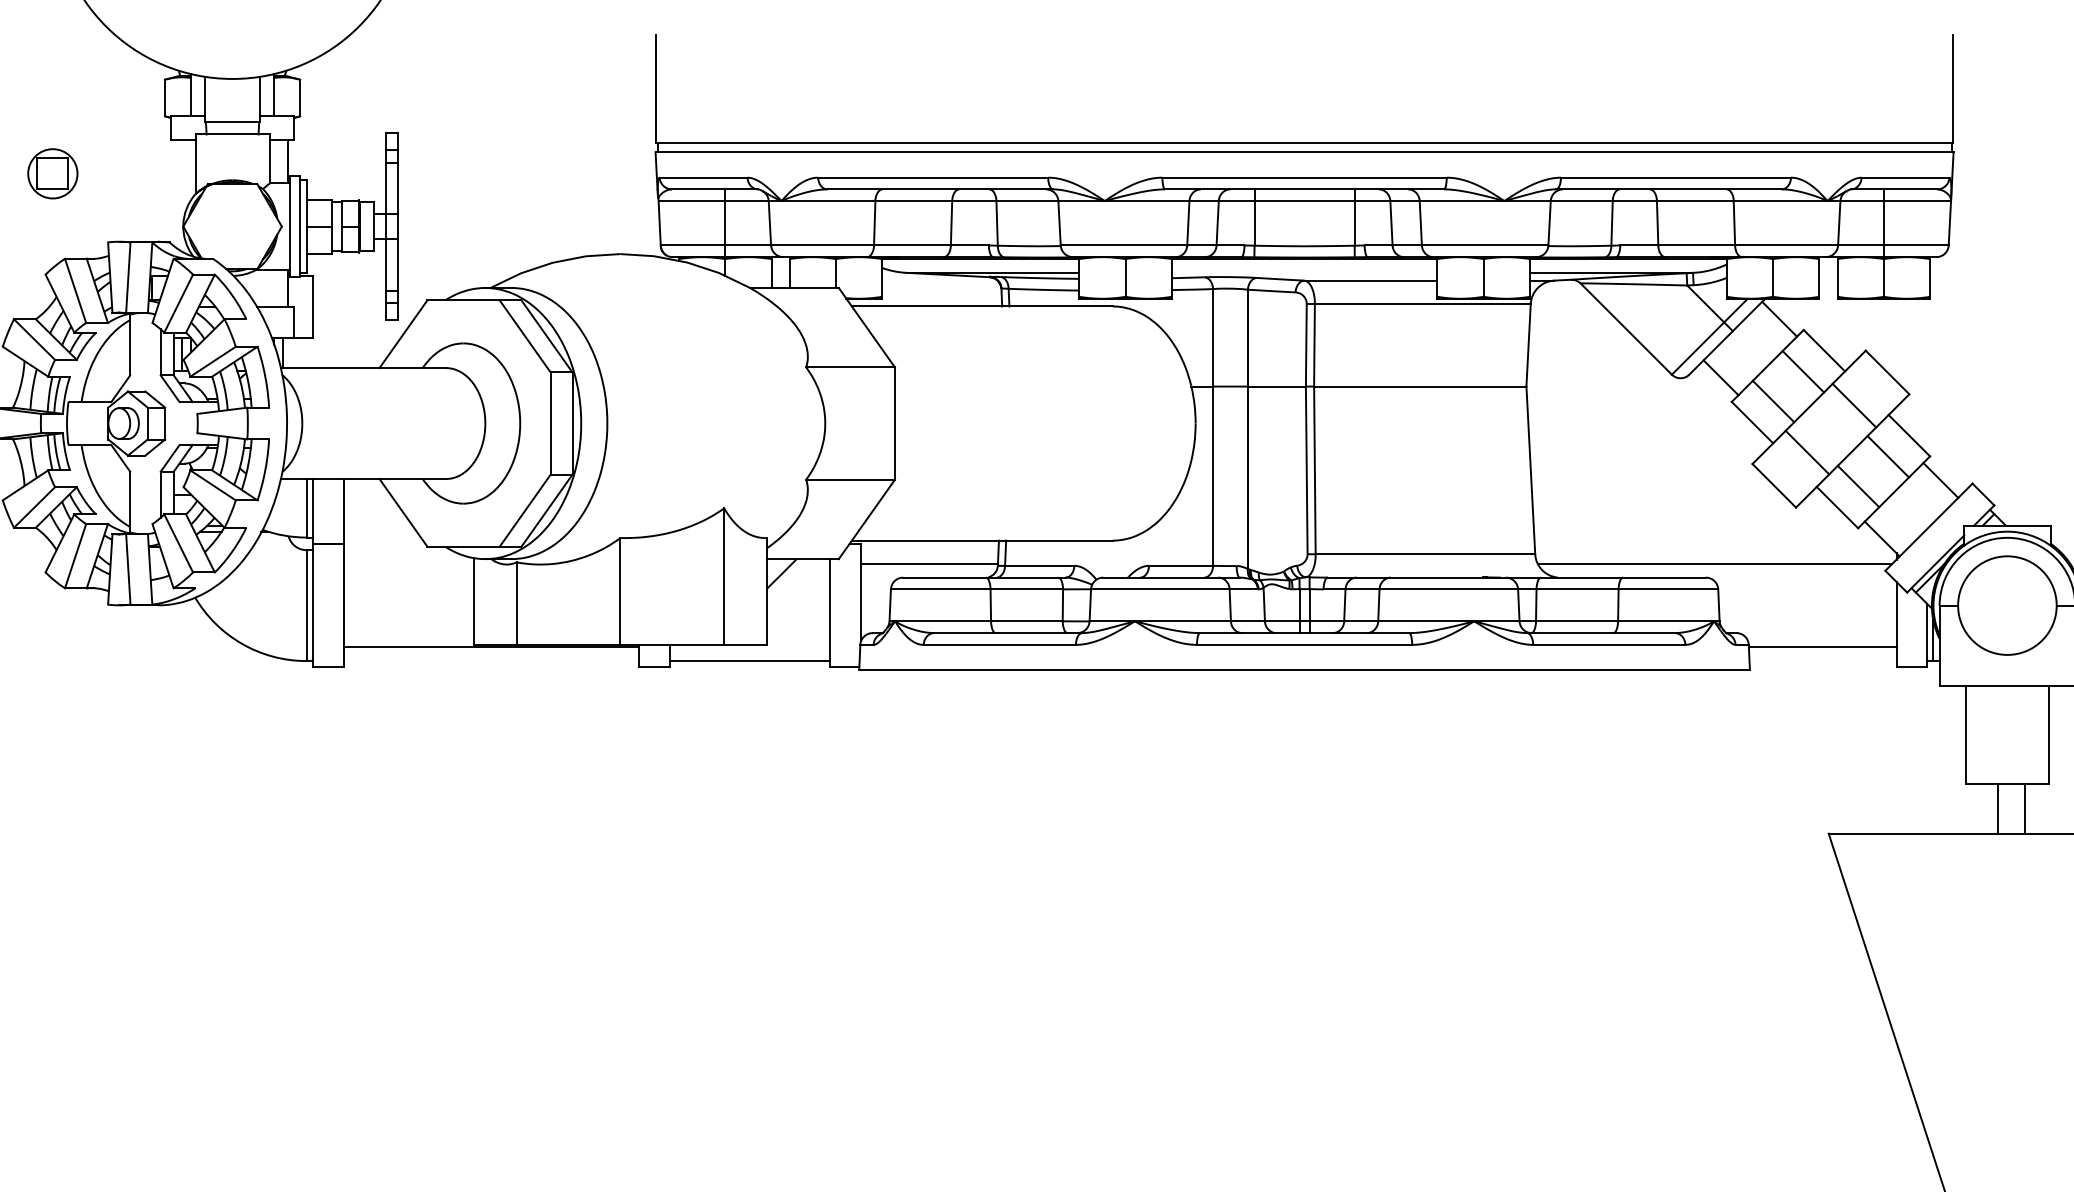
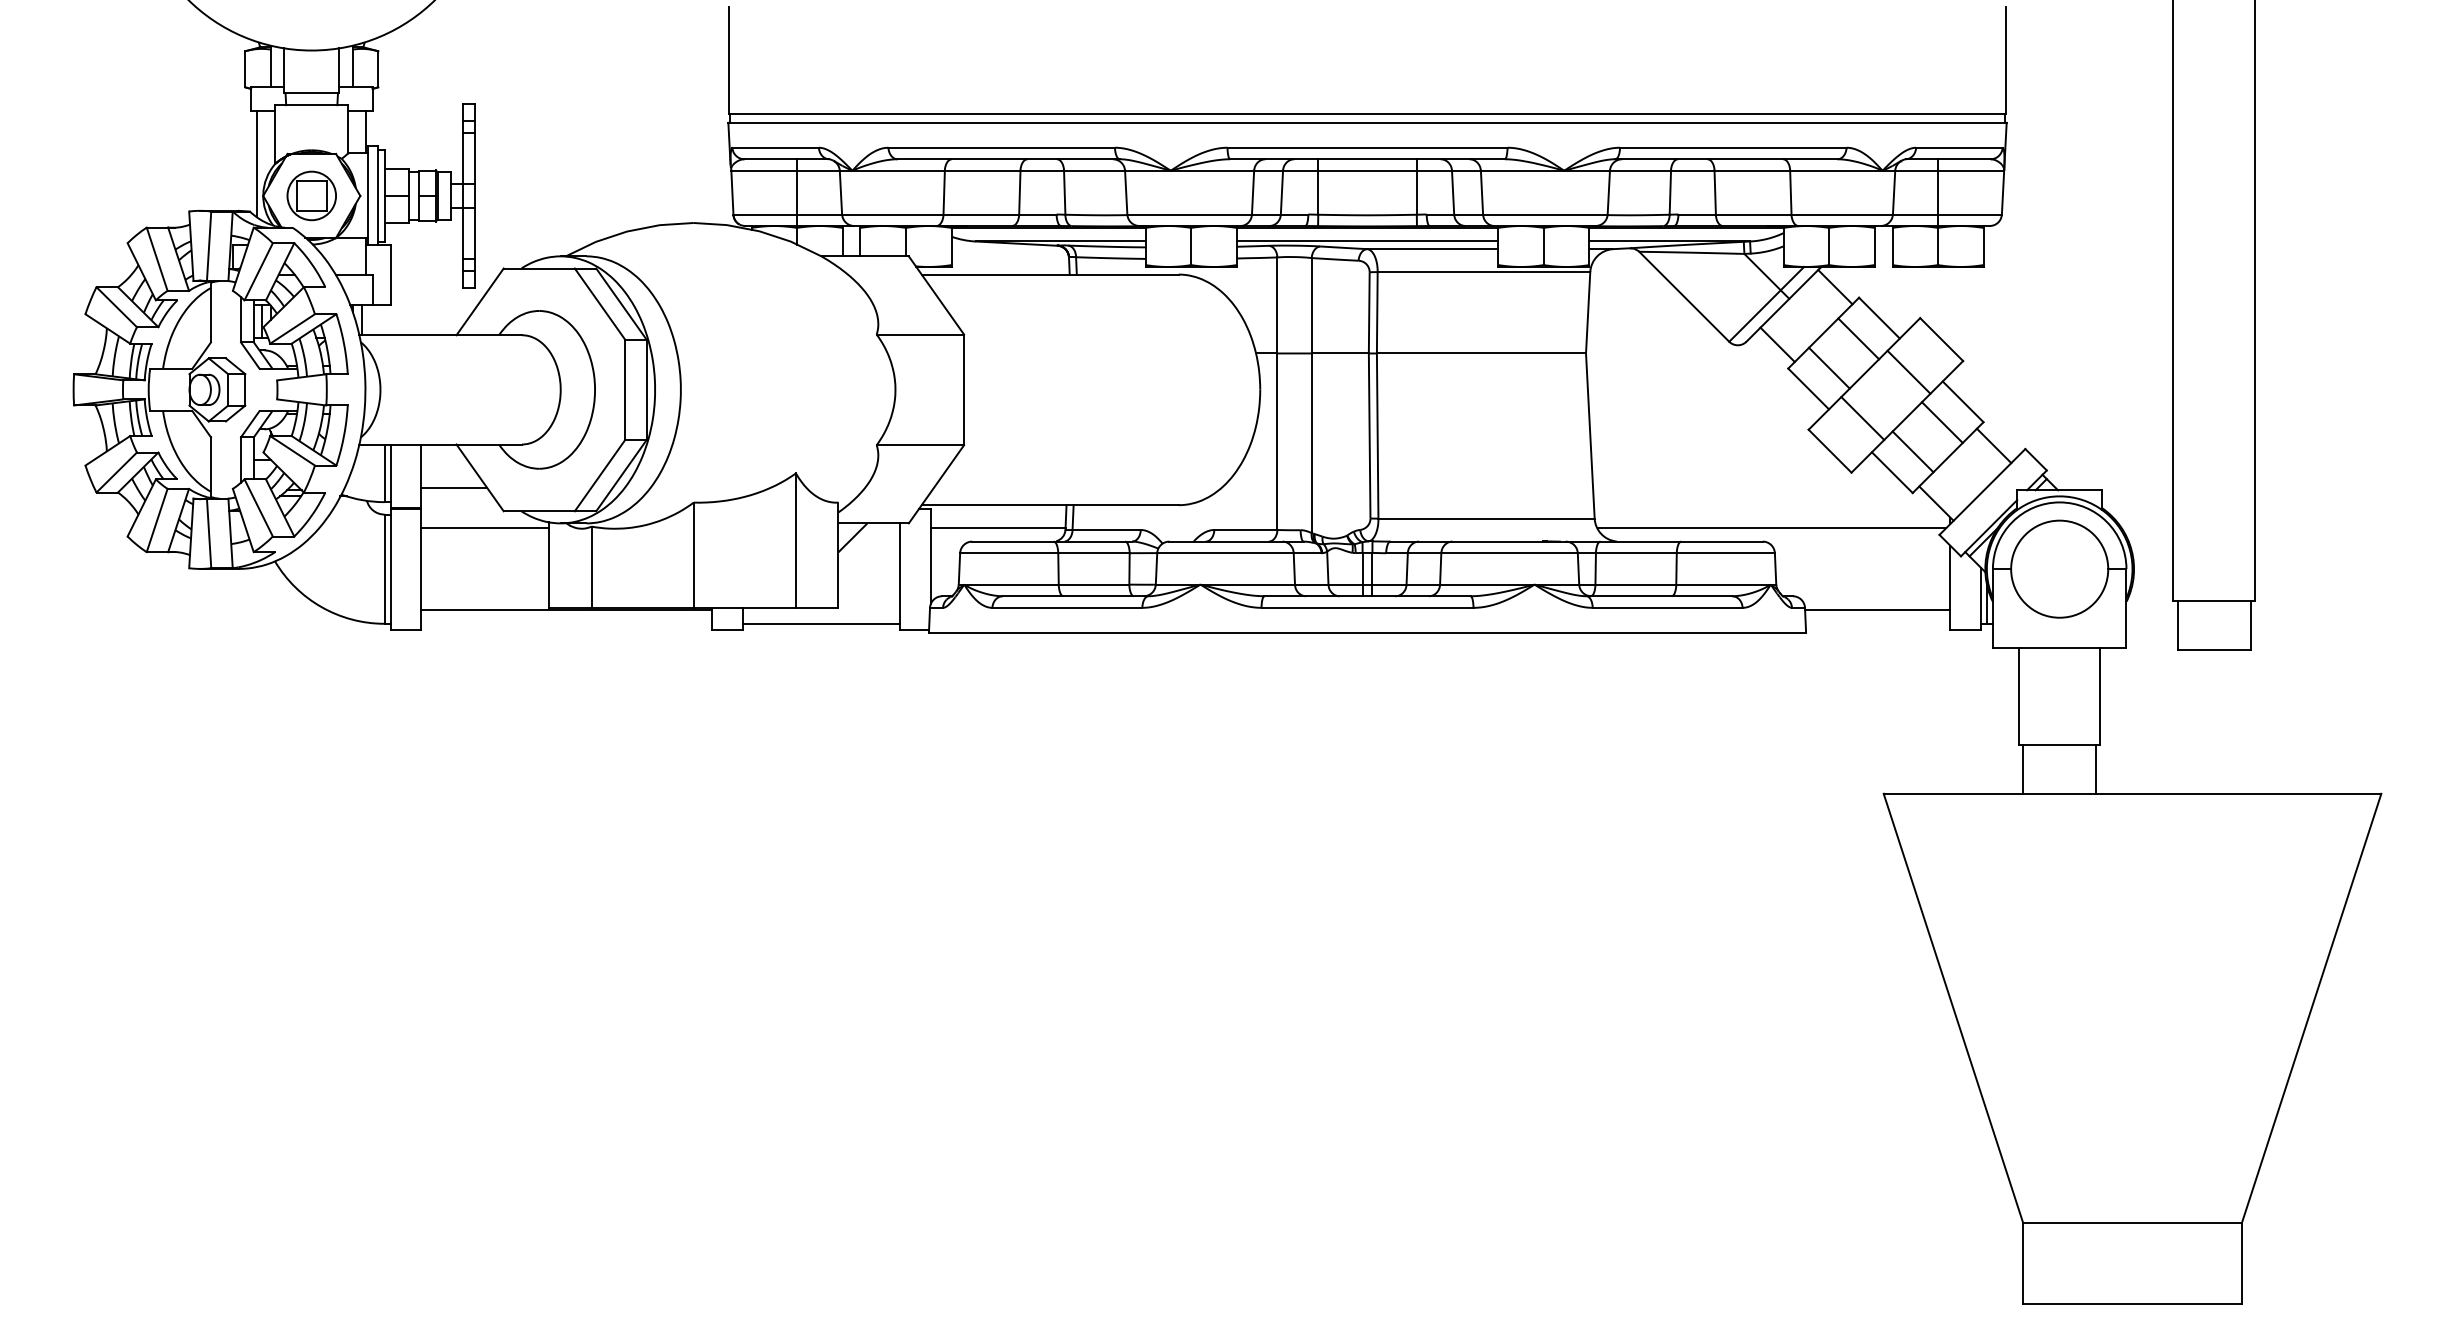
part: (52, 173) -> (311, 195), moved
line: (177, 194) -> (257, 164), added
line: (1304, 272) -> (1367, 241), added
line: (377, 523) -> (454, 488), added
line: (408, 564) -> (485, 528), added
line: (1998, 809) -> (2096, 769), moved
line: (2025, 809) -> (2023, 769), moved

